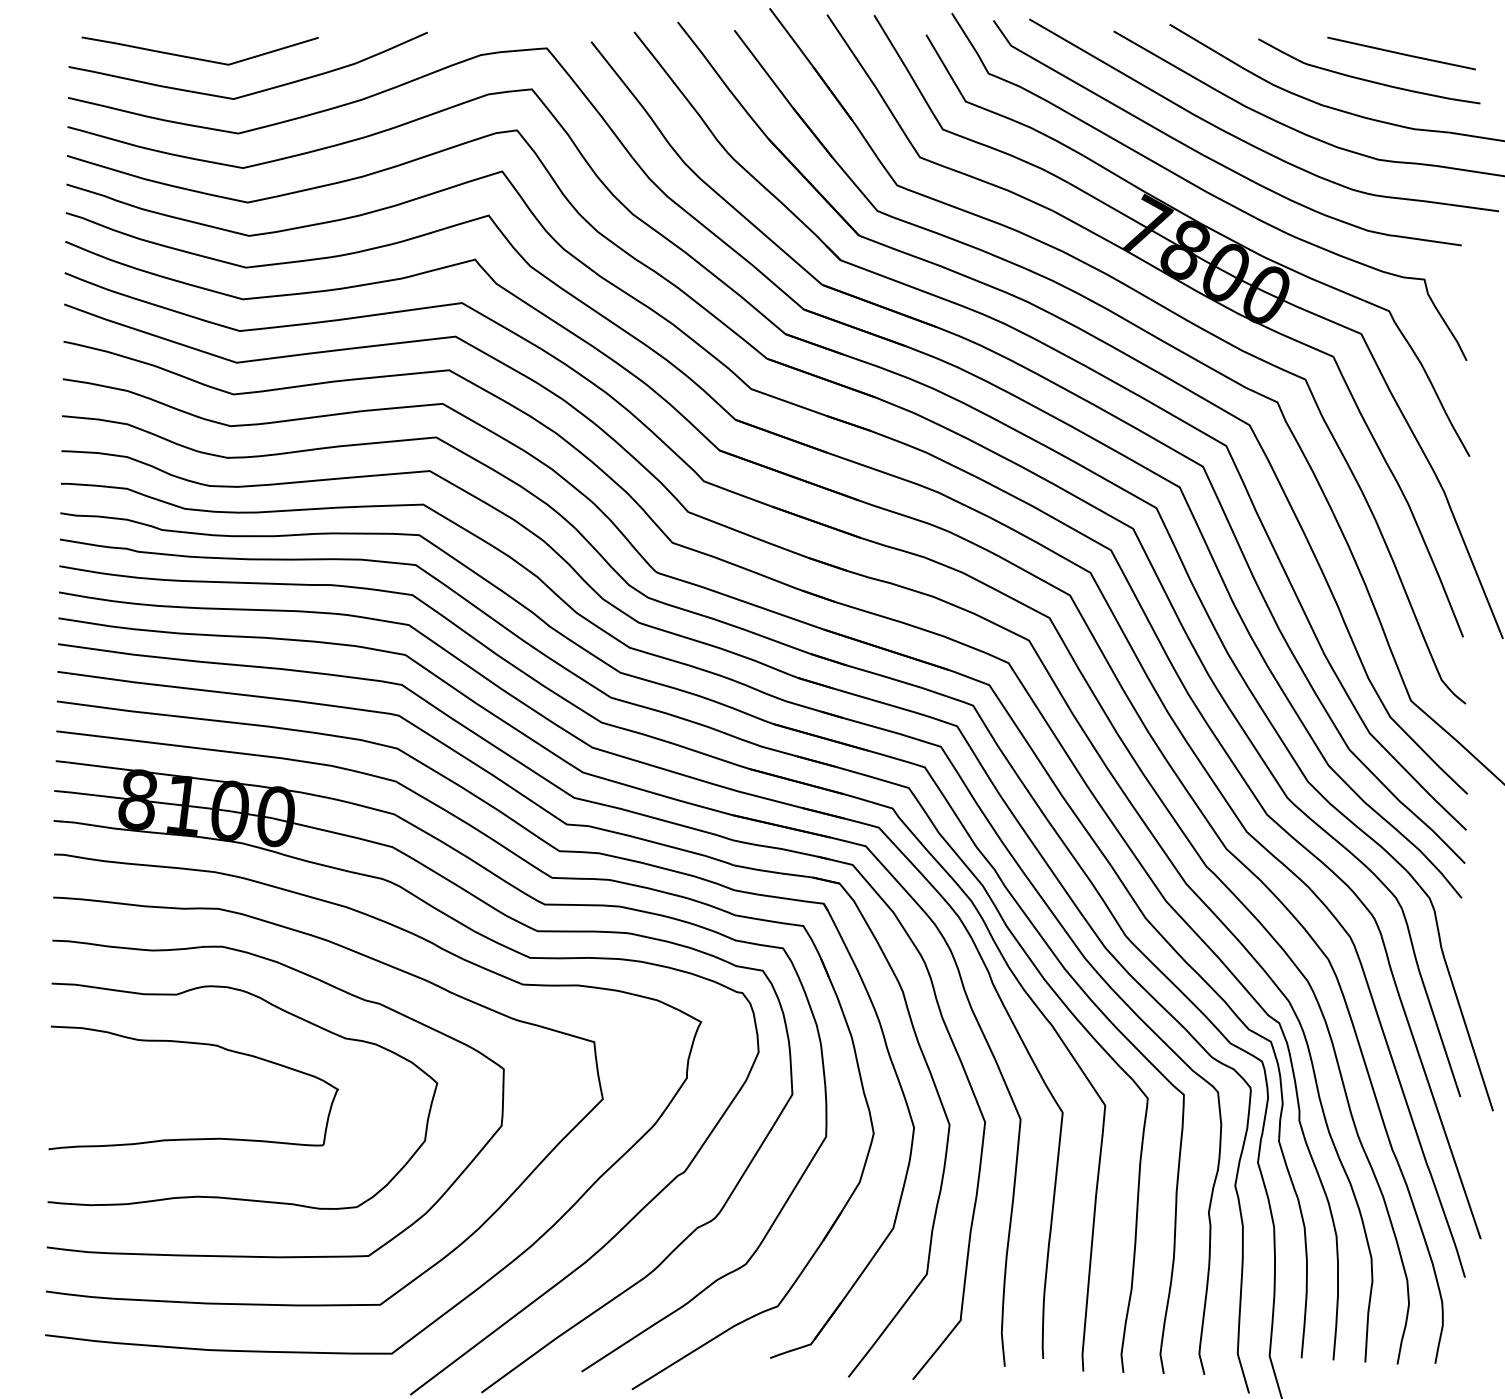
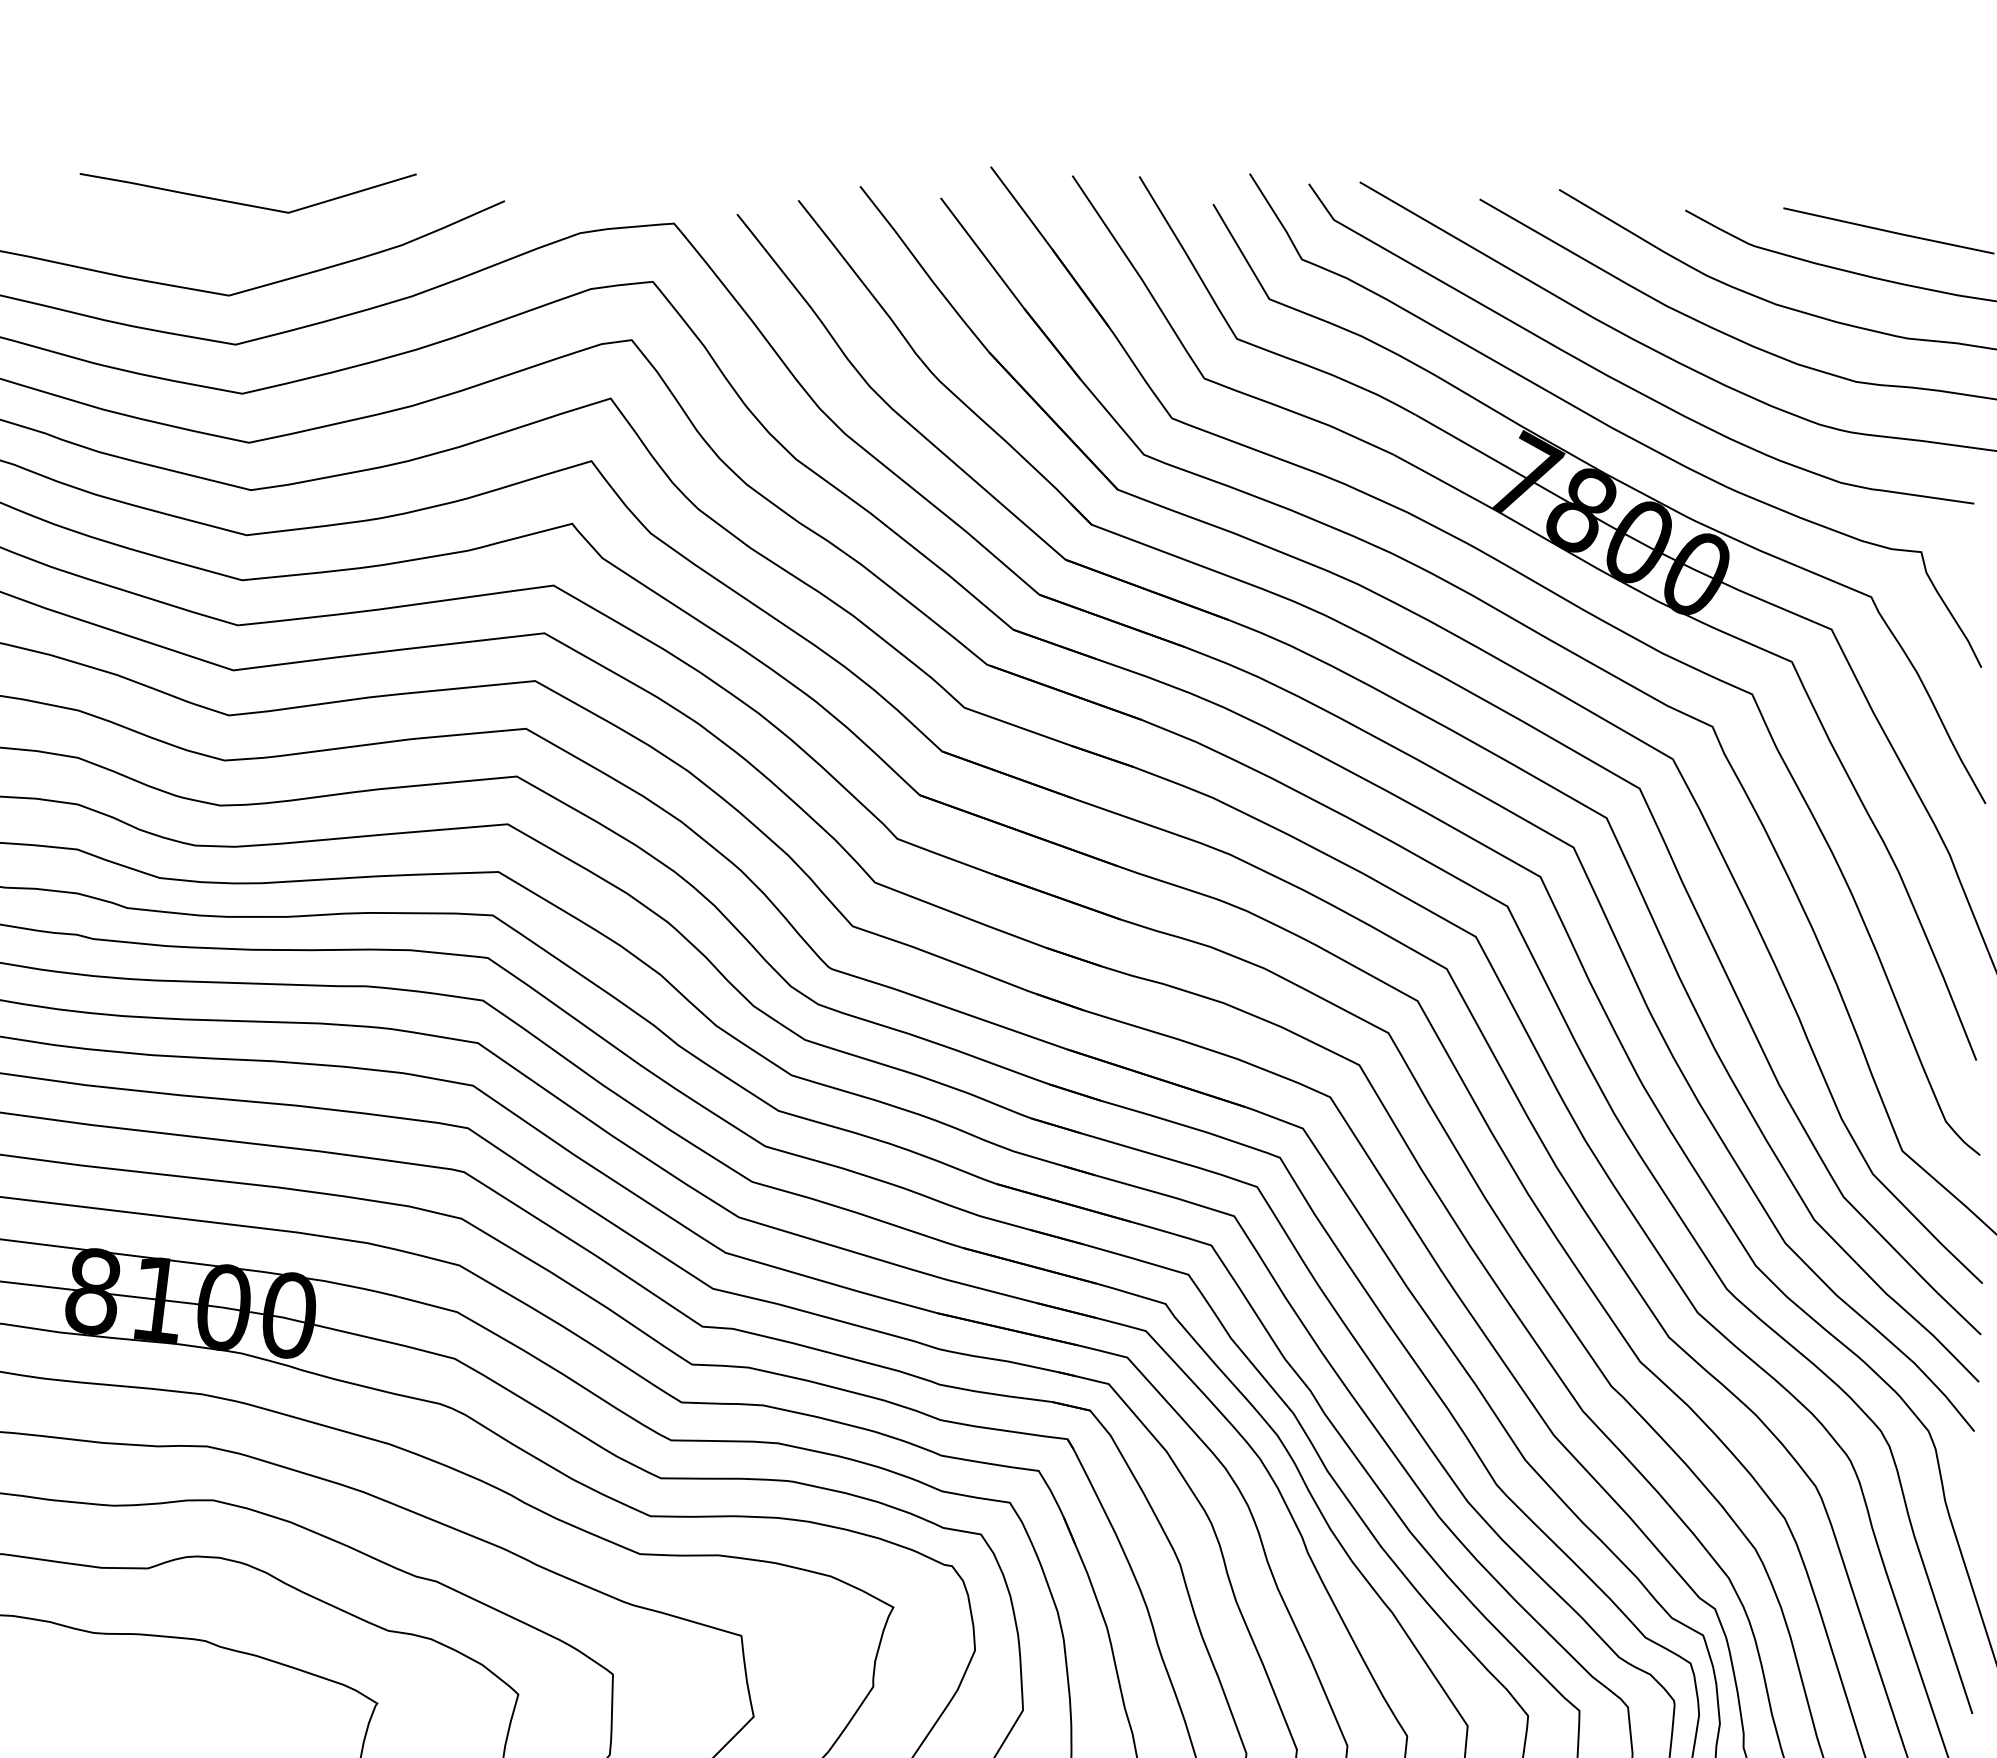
curve: (196, 57) -> (242, 202), moved

